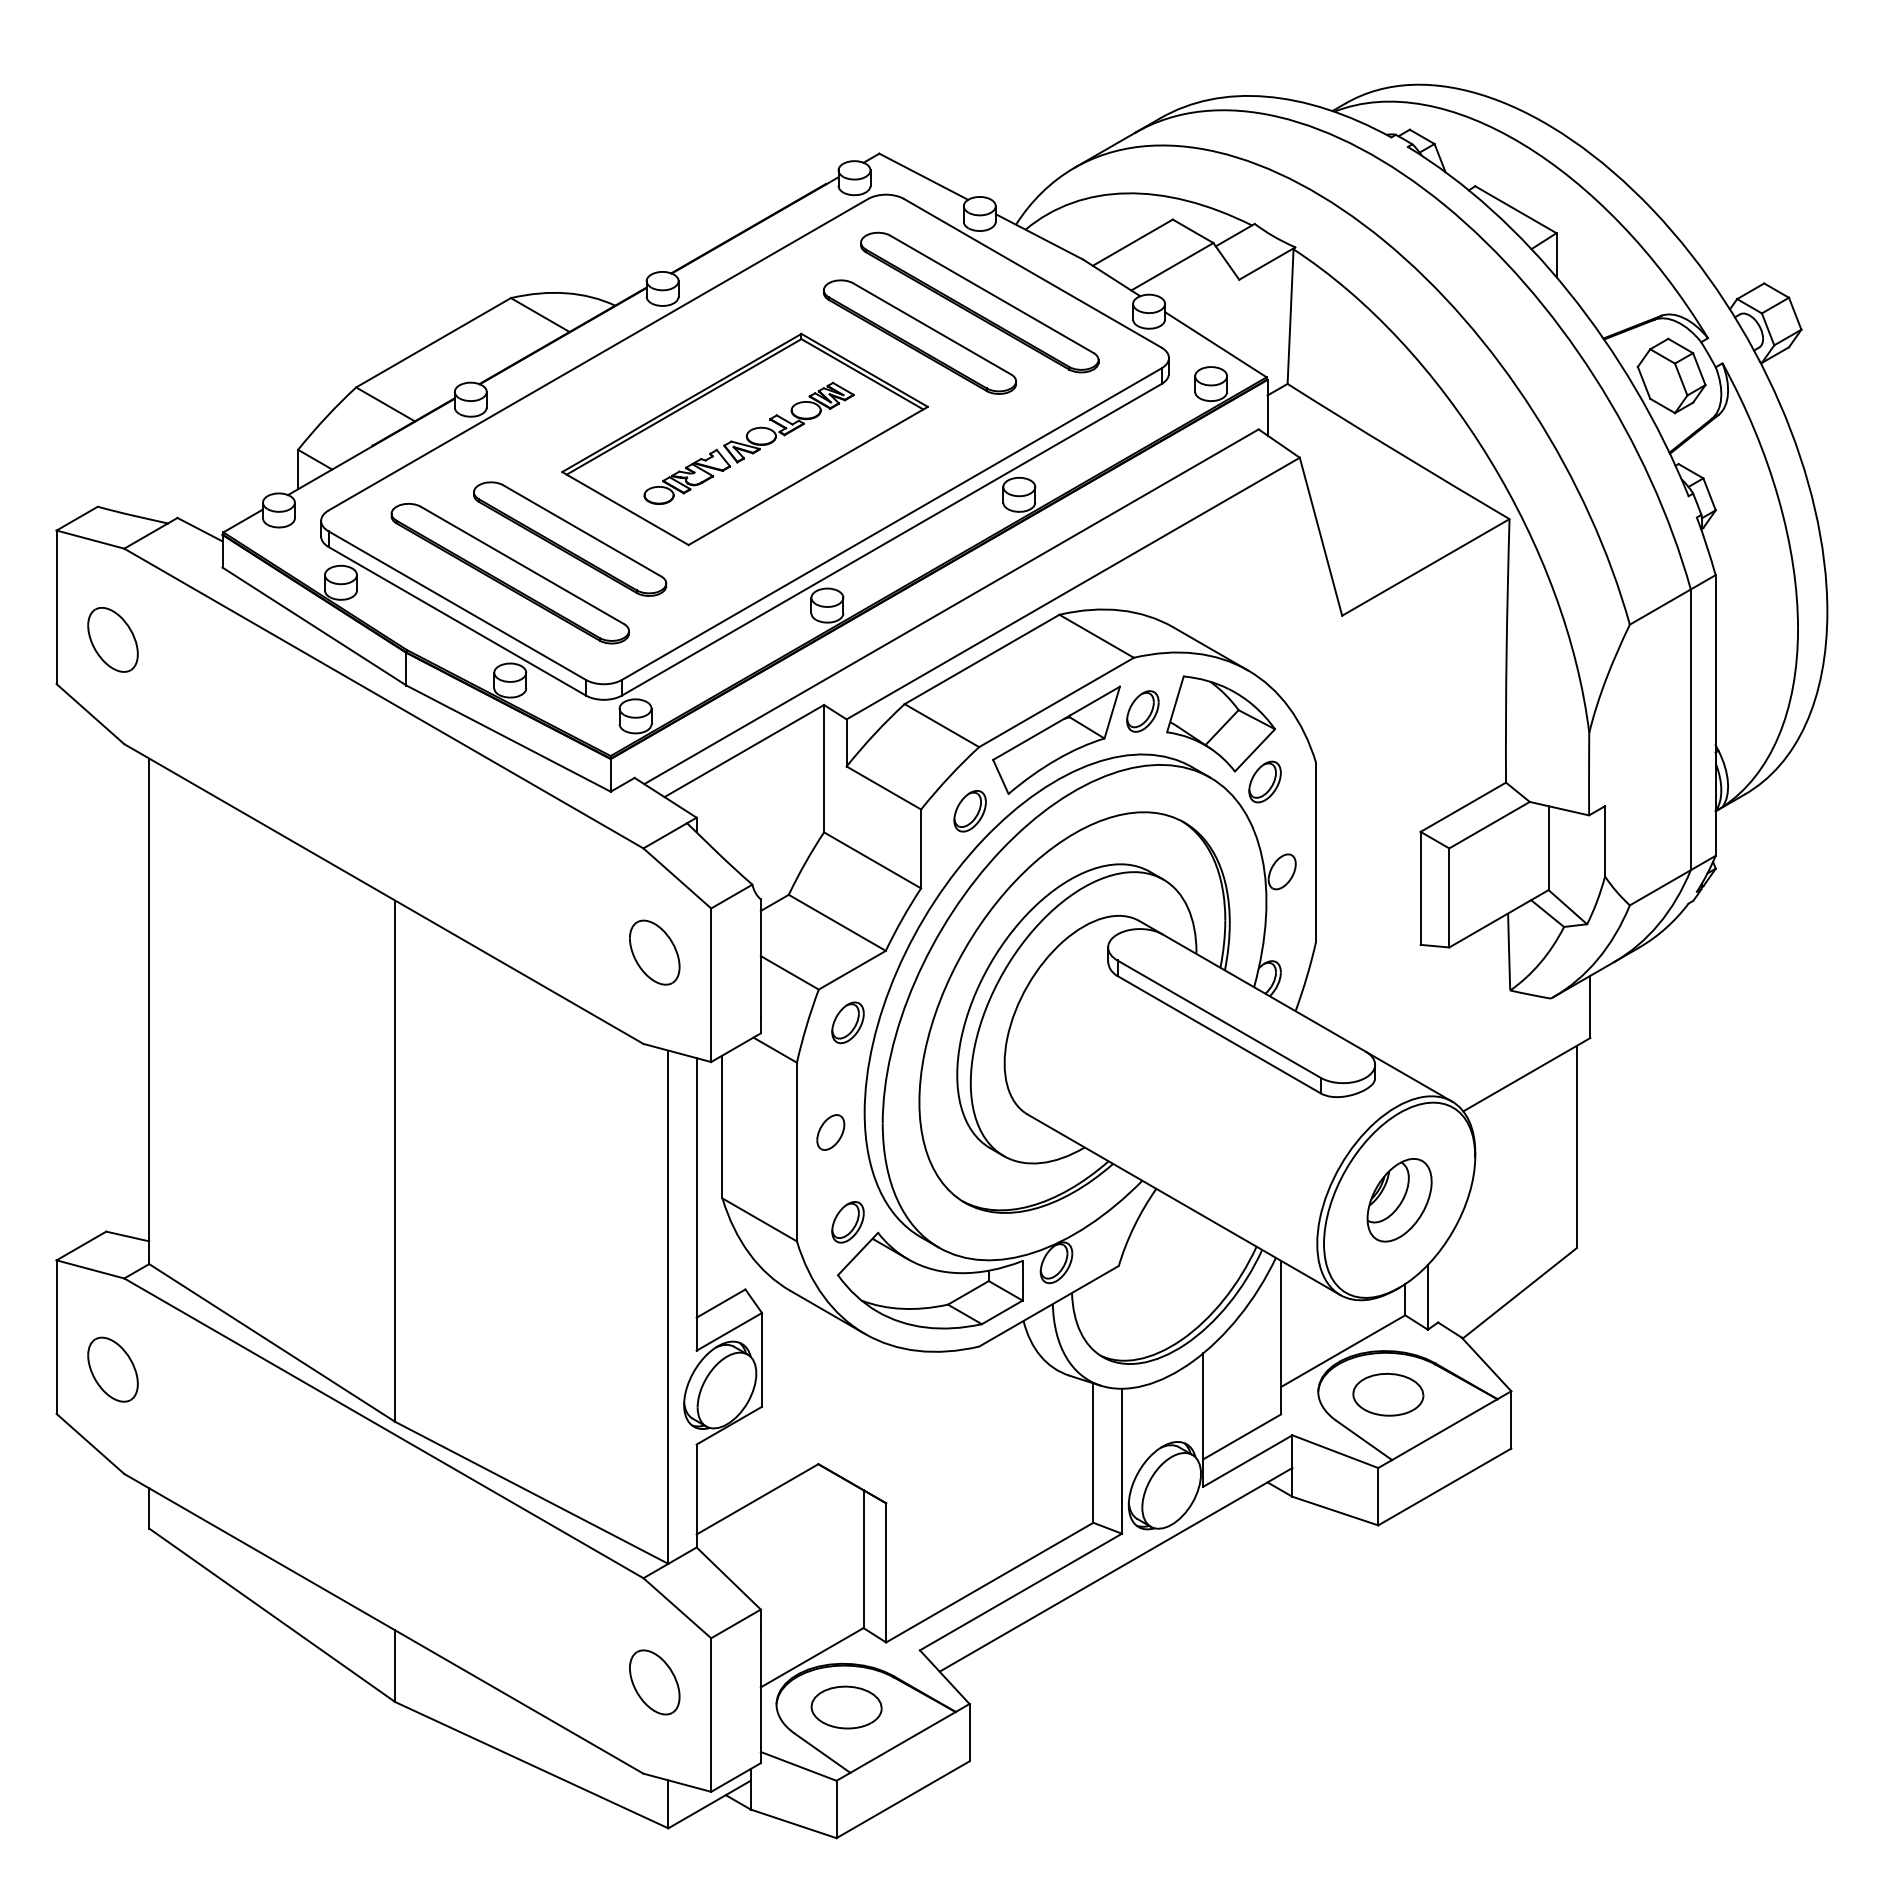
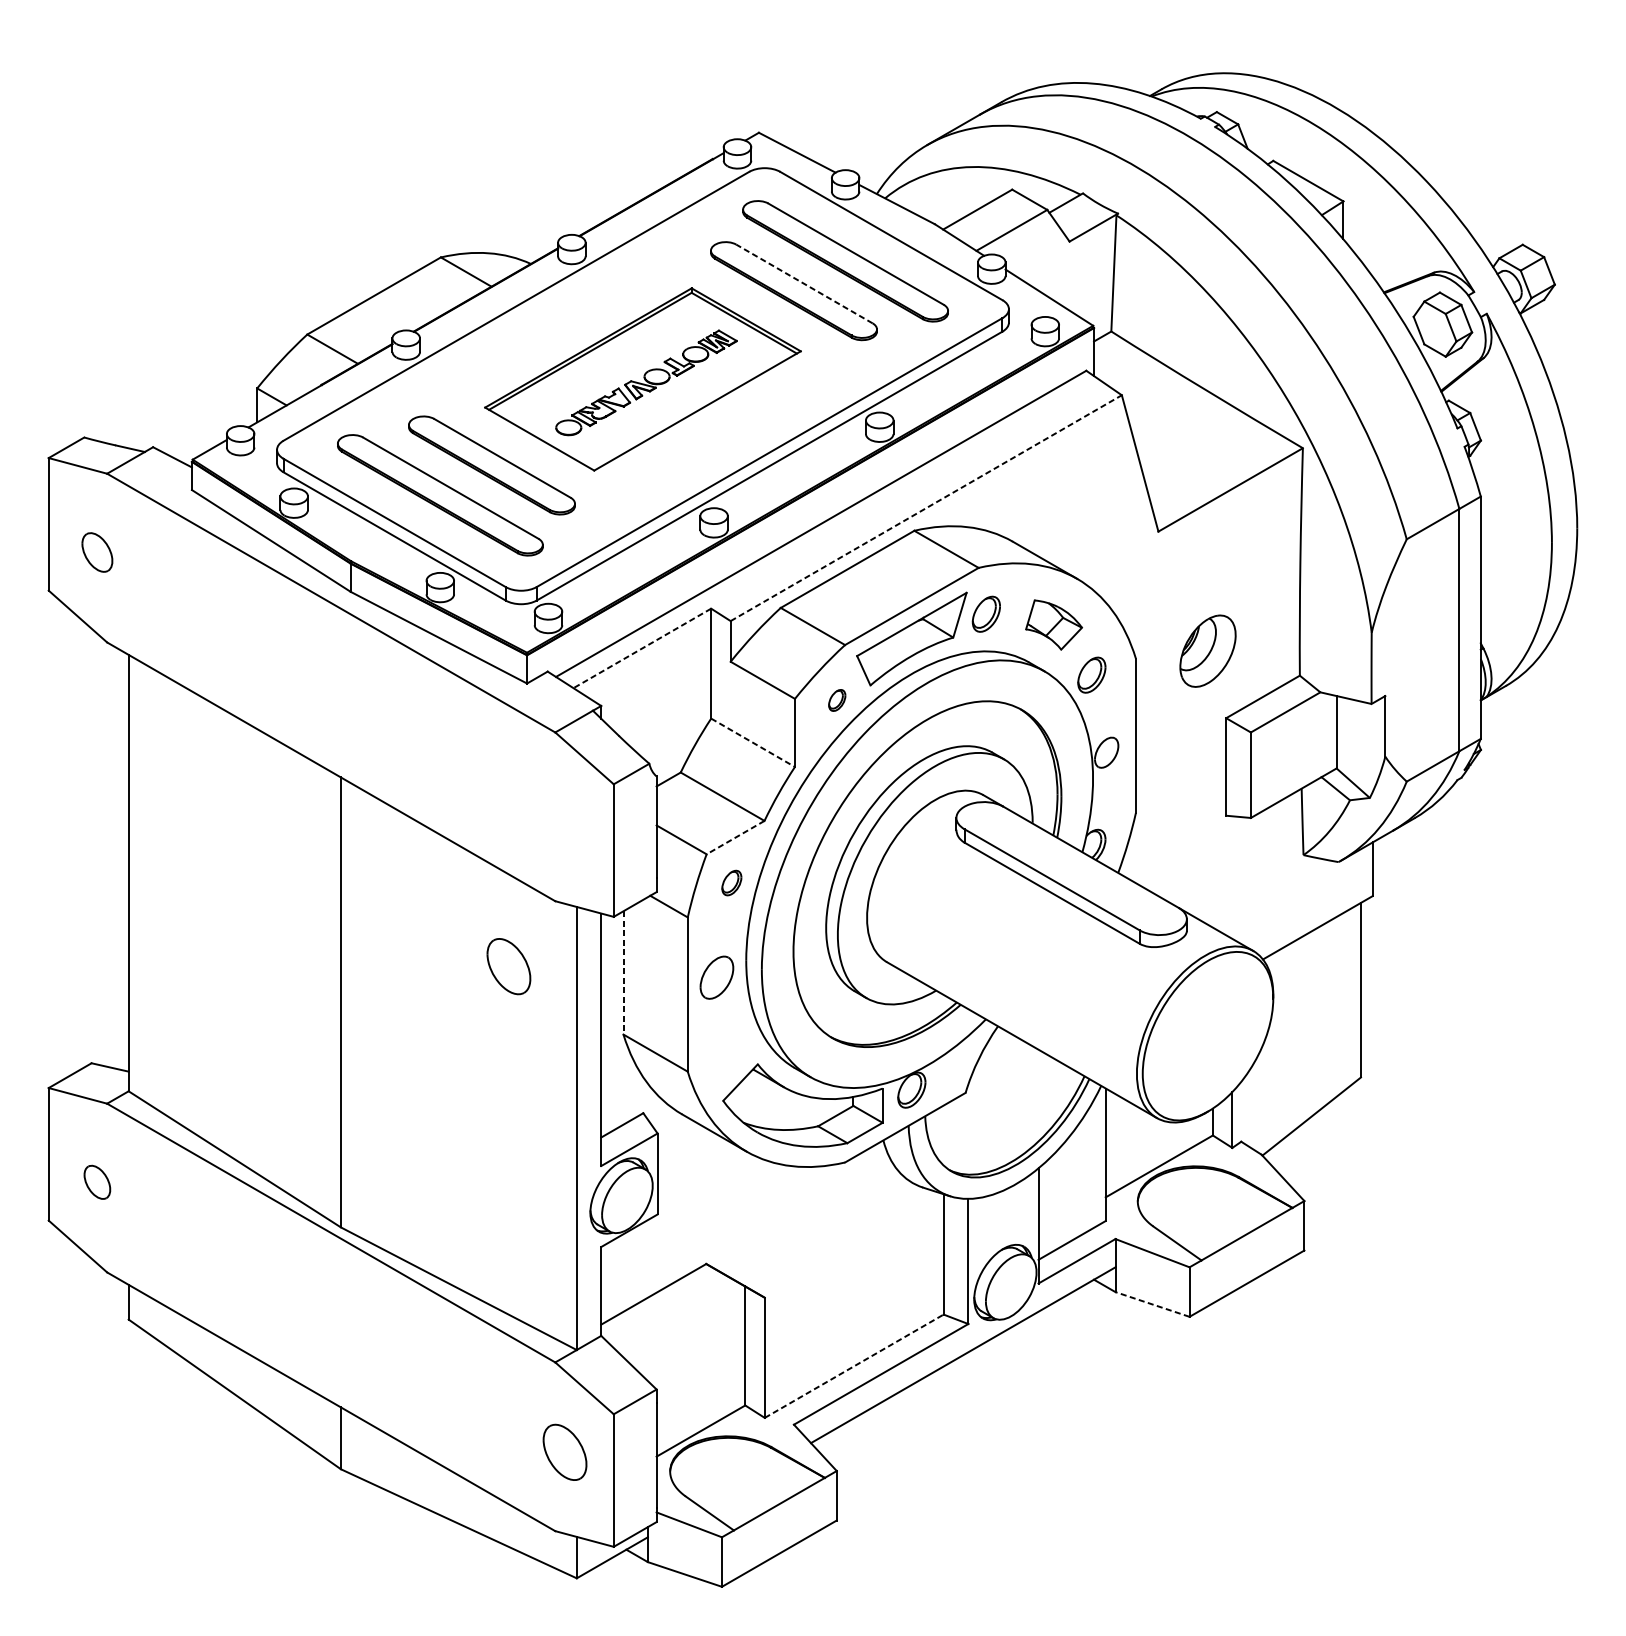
line: (931, 328) -> (803, 283), solid -> dashed
line: (1073, 588) -> (926, 508), solid -> dashed
part: (112, 639) -> (96, 552), size x0.7
part: (1221, 723) -> (1054, 624), size x0.6
line: (743, 751) -> (641, 648), solid -> dashed
part: (969, 811) -> (836, 700), size x0.6
line: (873, 860) -> (753, 742), solid -> dashed
part: (654, 952) -> (508, 966), moved
line: (852, 970) -> (735, 837), solid -> dashed
part: (847, 1022) -> (731, 882), size x0.7
line: (722, 1127) -> (623, 973), solid -> dashed
part: (830, 1132) -> (716, 977), size x1.4
part: (1399, 1200) -> (1207, 651), moved
part: (847, 1222) -> (731, 1055), removed
part: (112, 1369) -> (96, 1182), size x0.6
part: (1388, 1394) -> (1198, 1203), removed
line: (1334, 1510) -> (1151, 1303), solid -> dashed
line: (989, 1582) -> (854, 1366), solid -> dashed
part: (846, 1707) -> (730, 1474), removed

